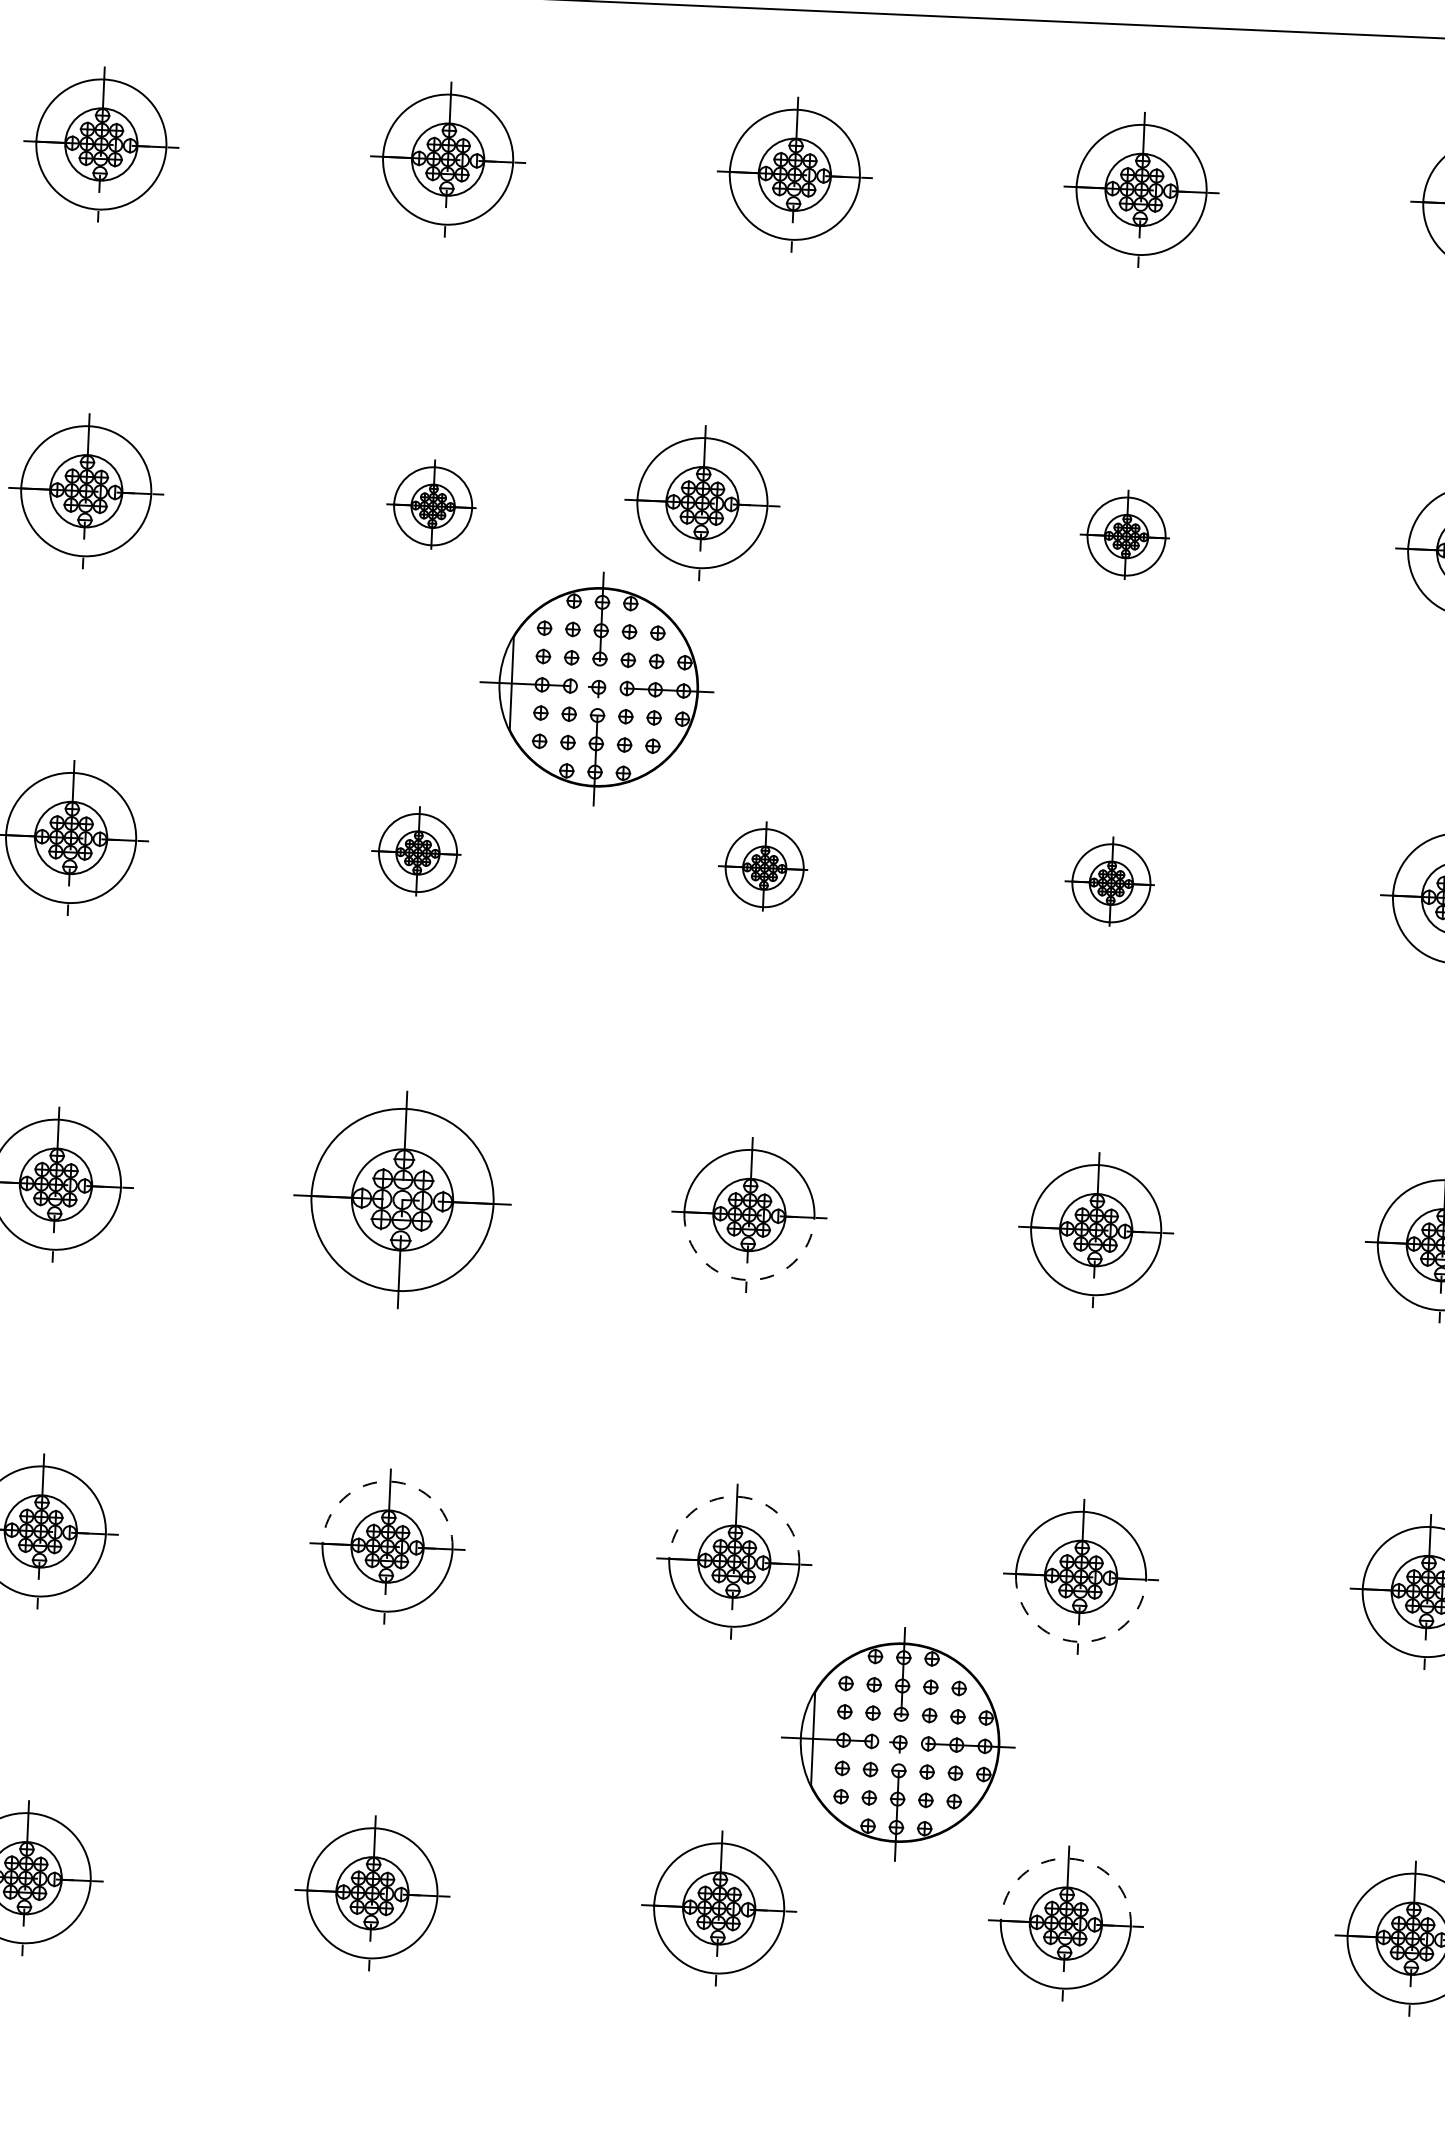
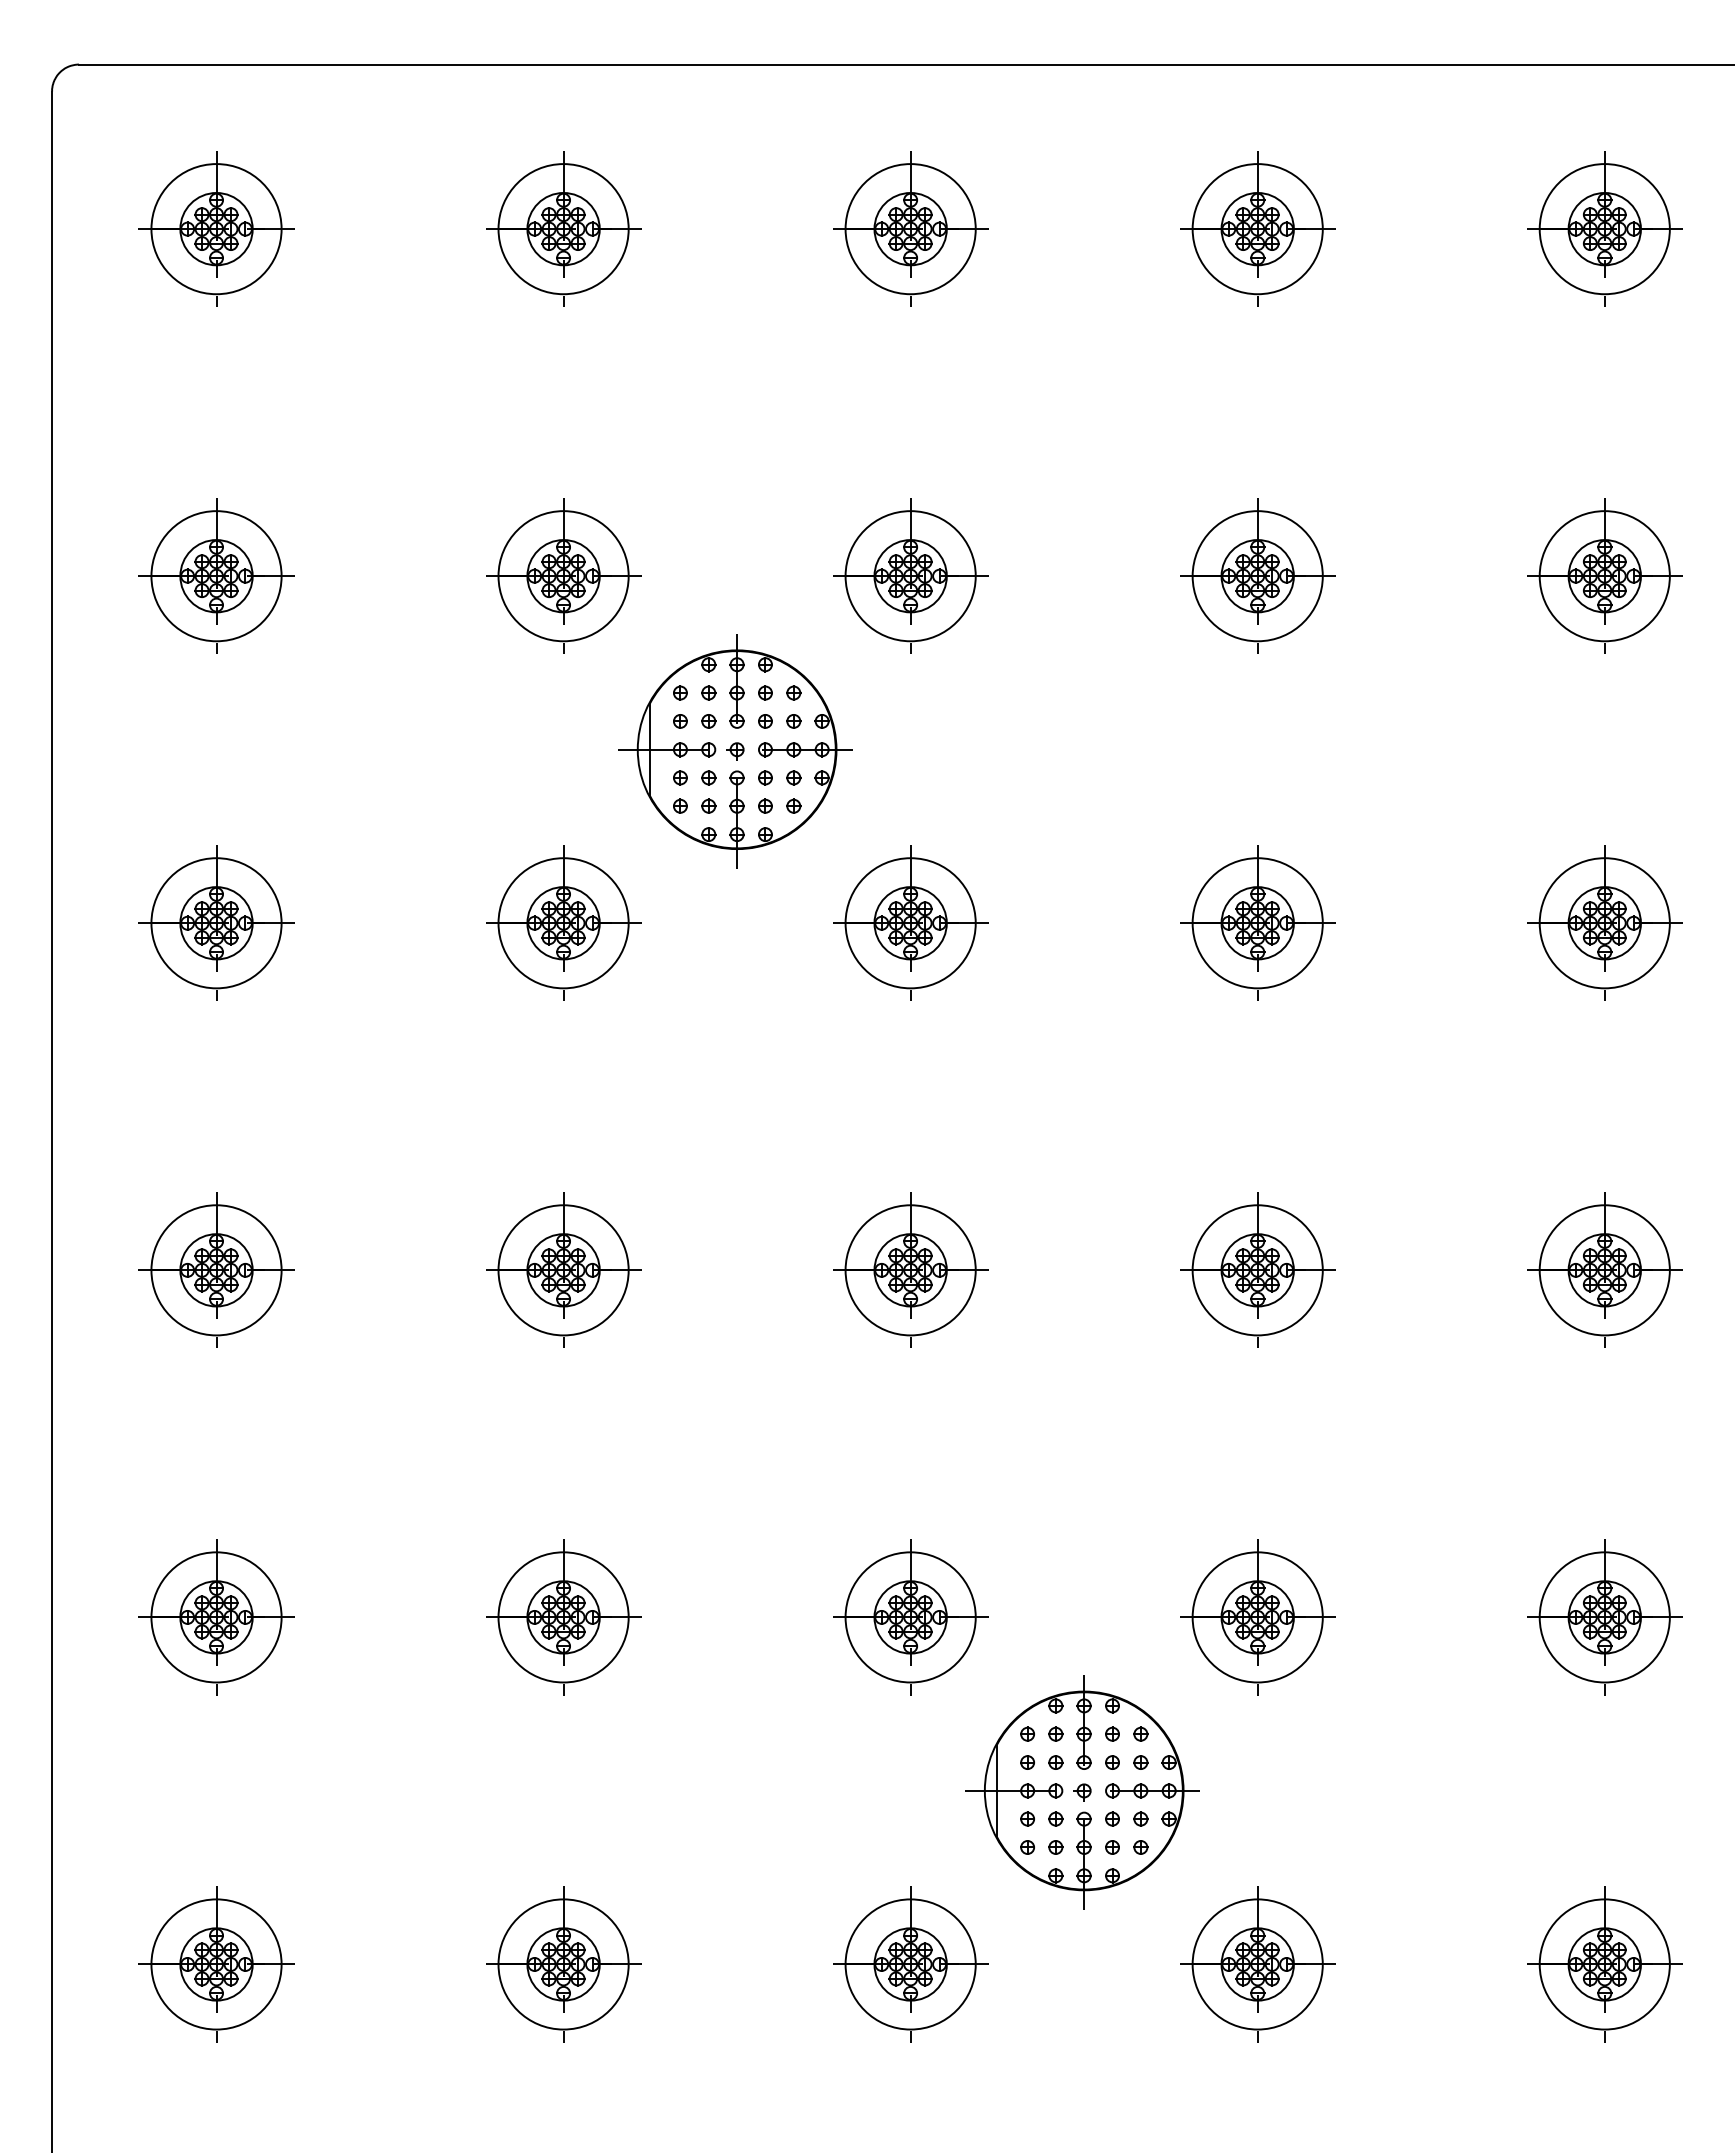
part: (702, 502) -> (910, 575), moved
part: (432, 505) -> (563, 575), size x1.67
part: (1126, 535) -> (1257, 575), size x1.67
part: (417, 852) -> (563, 922), size x1.67
part: (764, 867) -> (910, 922), size x1.67
part: (1111, 882) -> (1257, 922), size x1.67
part: (402, 1199) -> (563, 1269), size x0.71
arc: (746, 1280) -> (910, 1335), dashed -> solid
arc: (390, 1481) -> (563, 1552), dashed -> solid
arc: (736, 1496) -> (910, 1552), dashed -> solid
arc: (1077, 1641) -> (1257, 1682), dashed -> solid
arc: (1068, 1858) -> (1257, 1899), dashed -> solid

